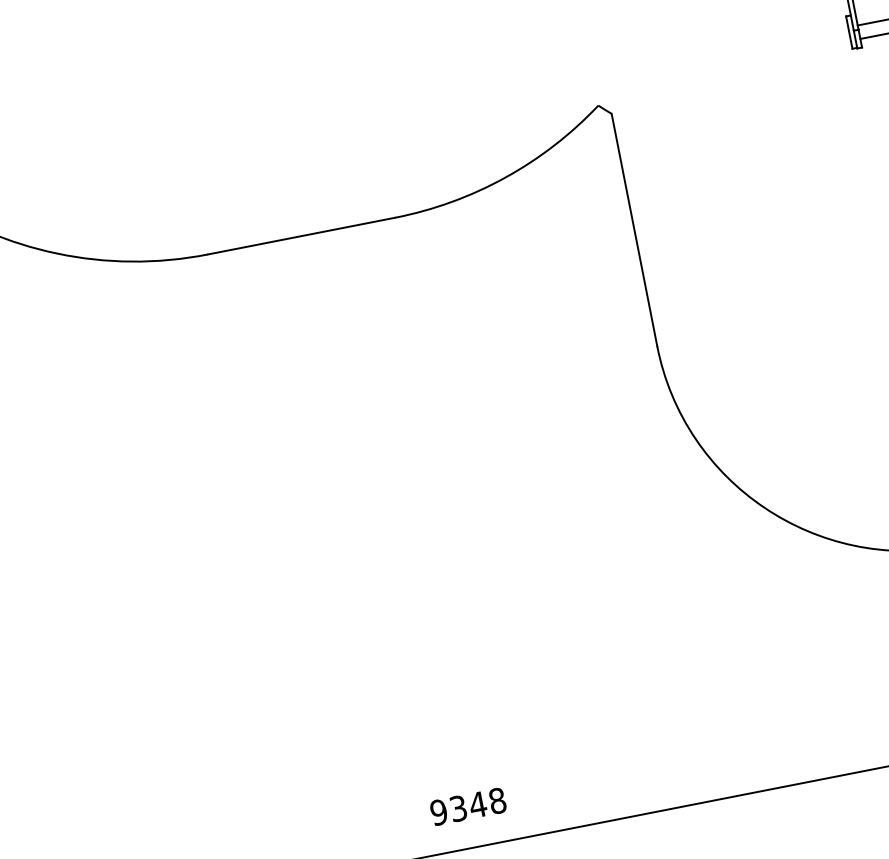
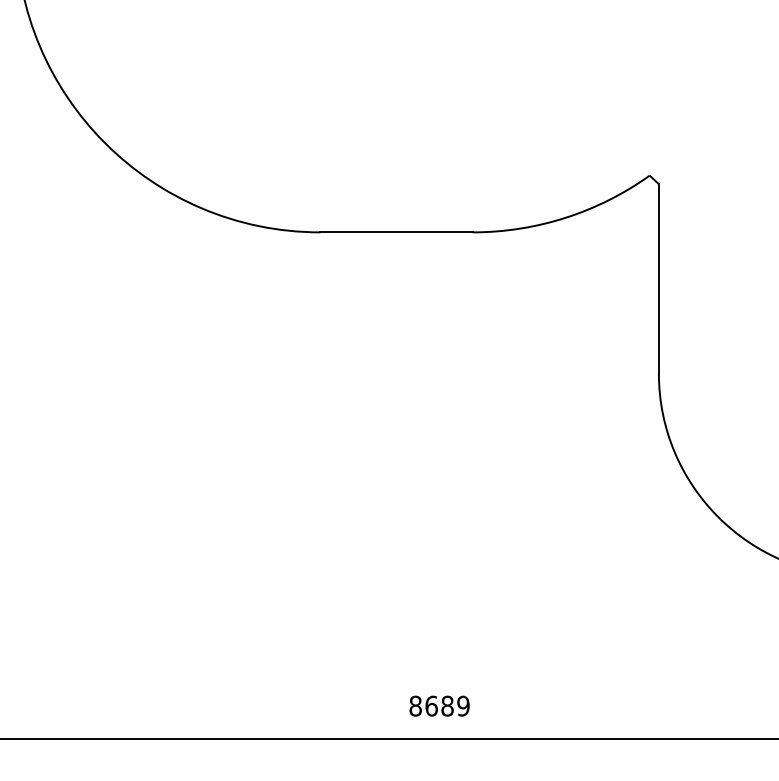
text: (468, 805) -> (439, 705), 9348 -> 8689

